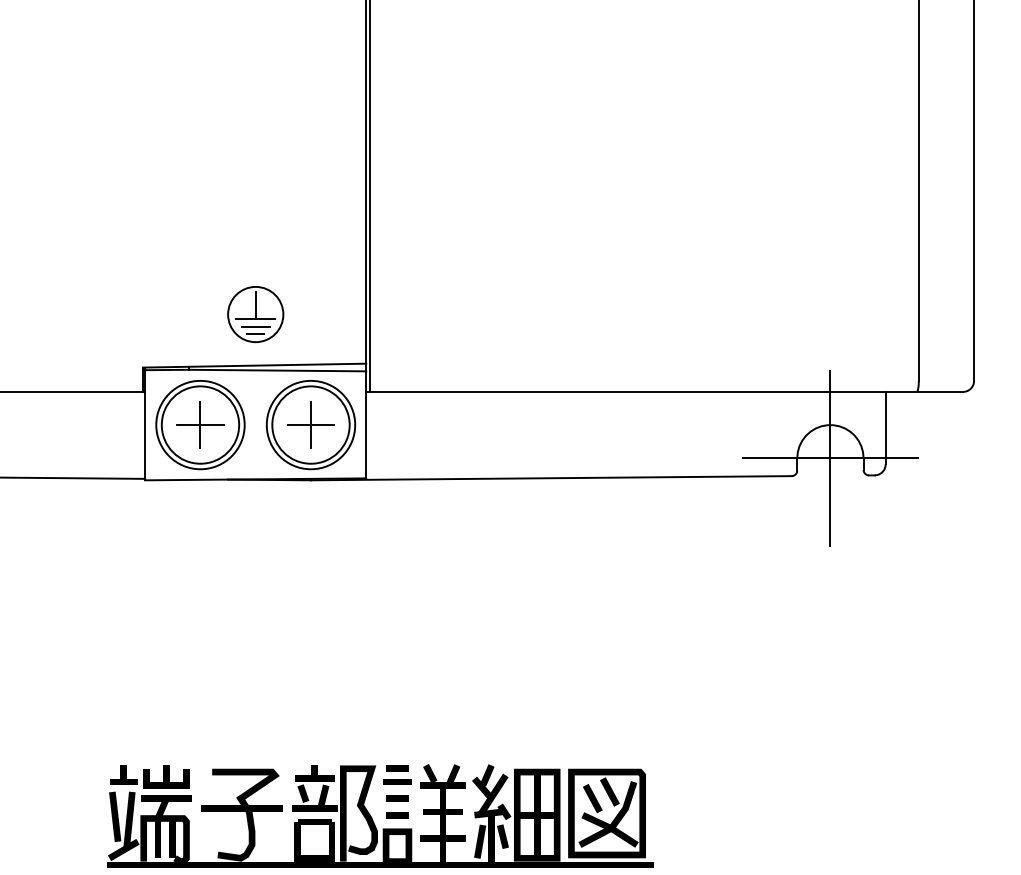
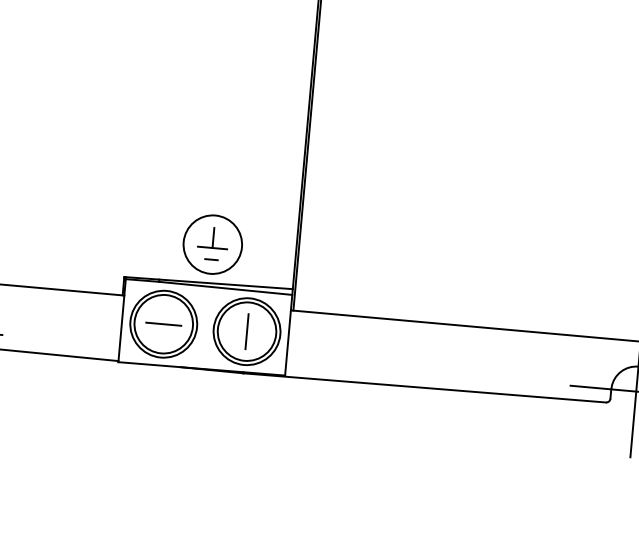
circle: (255, 314) -> (212, 244), size x1.4
line: (255, 326) -> (211, 253), removed
line: (200, 424) -> (163, 323), removed
line: (310, 425) -> (246, 331), removed

